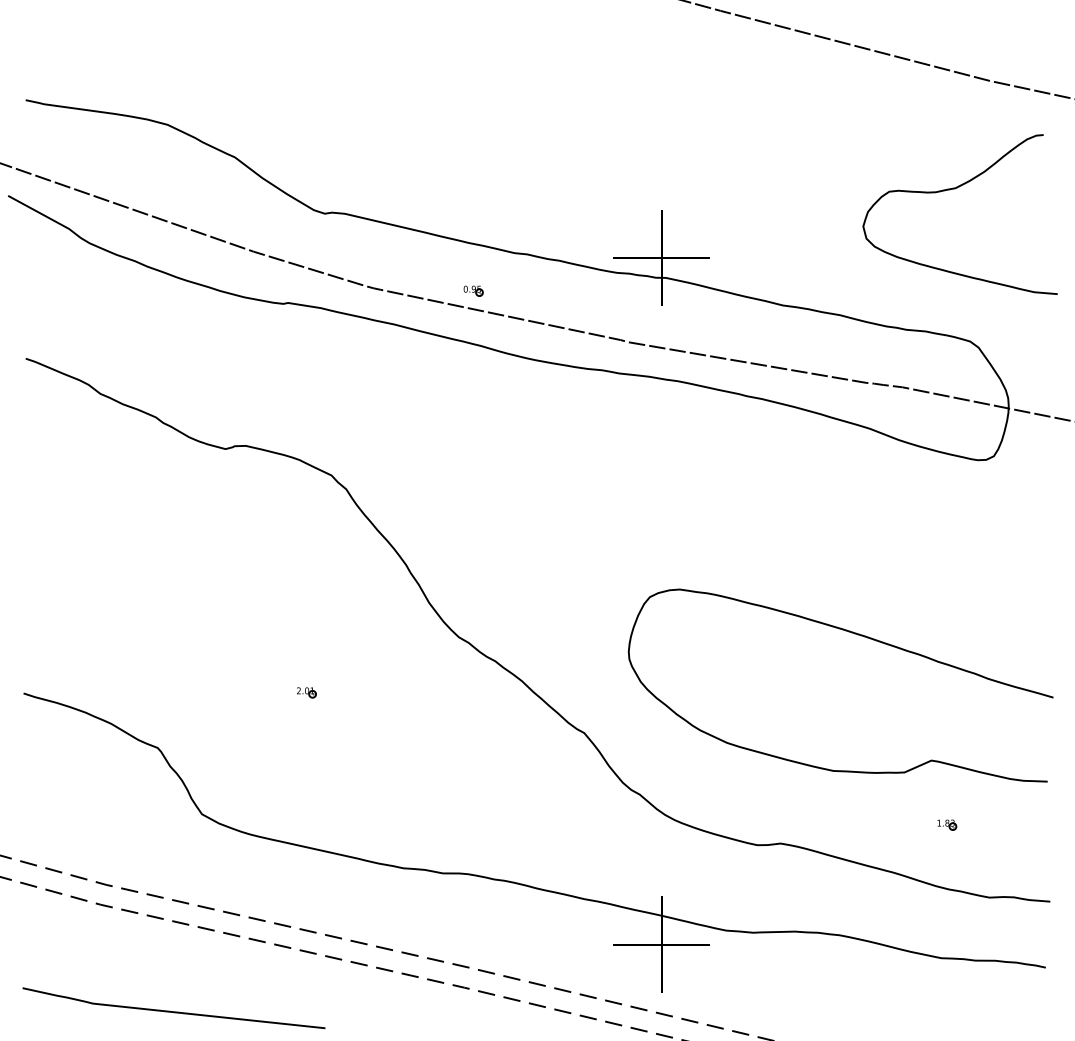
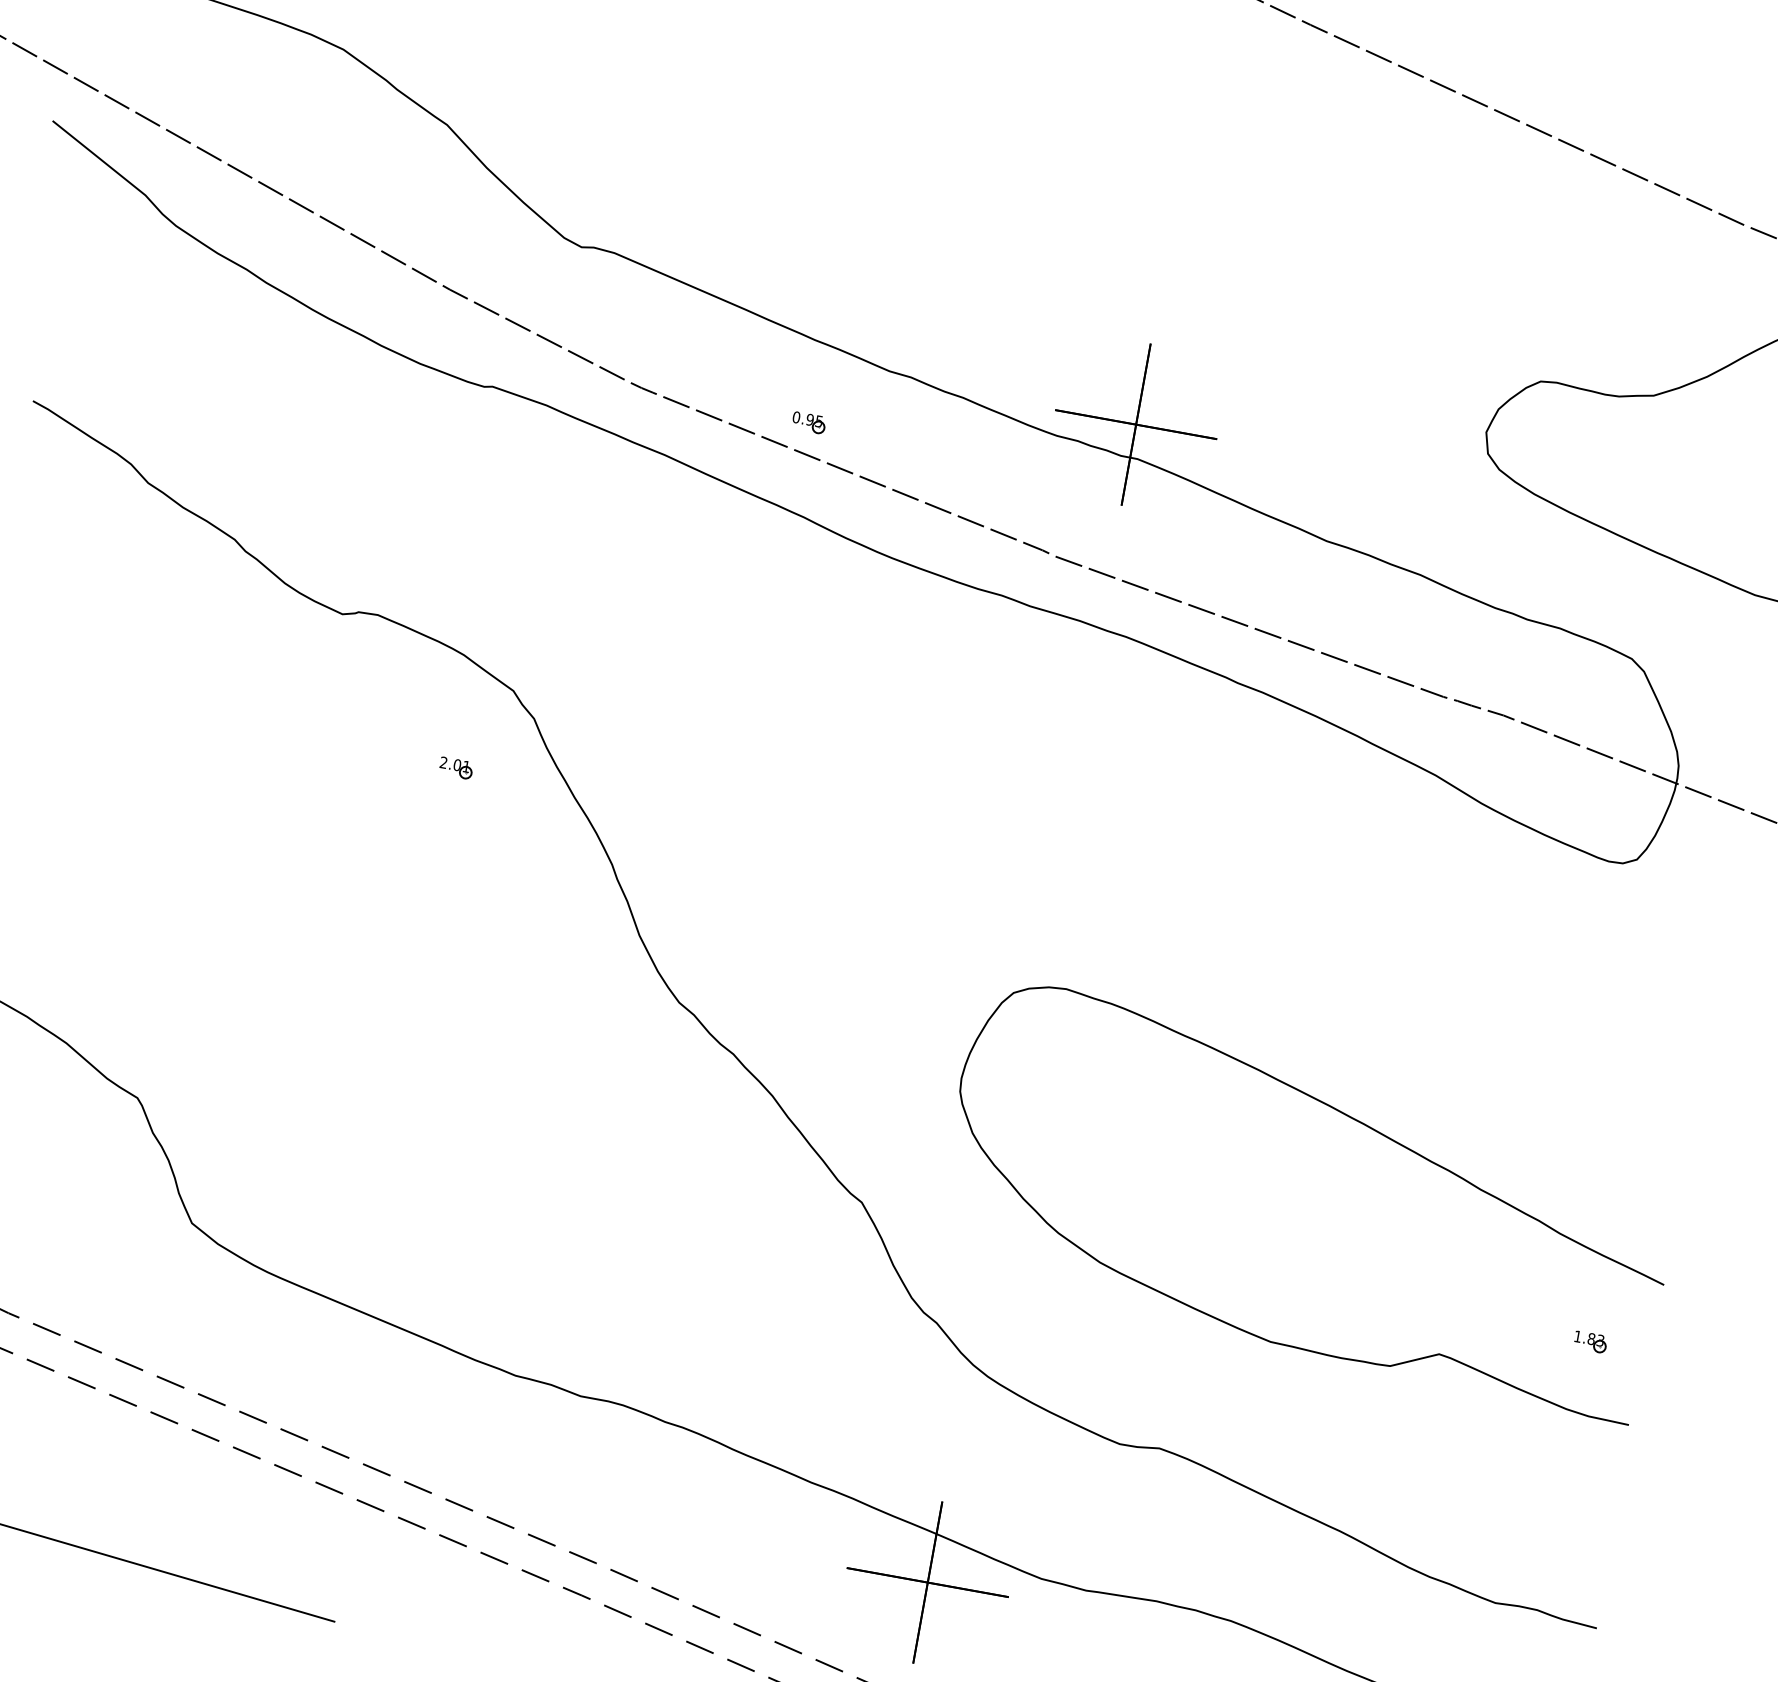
part: (306, 692) -> (455, 767), moved
part: (947, 824) -> (1591, 1341), moved

